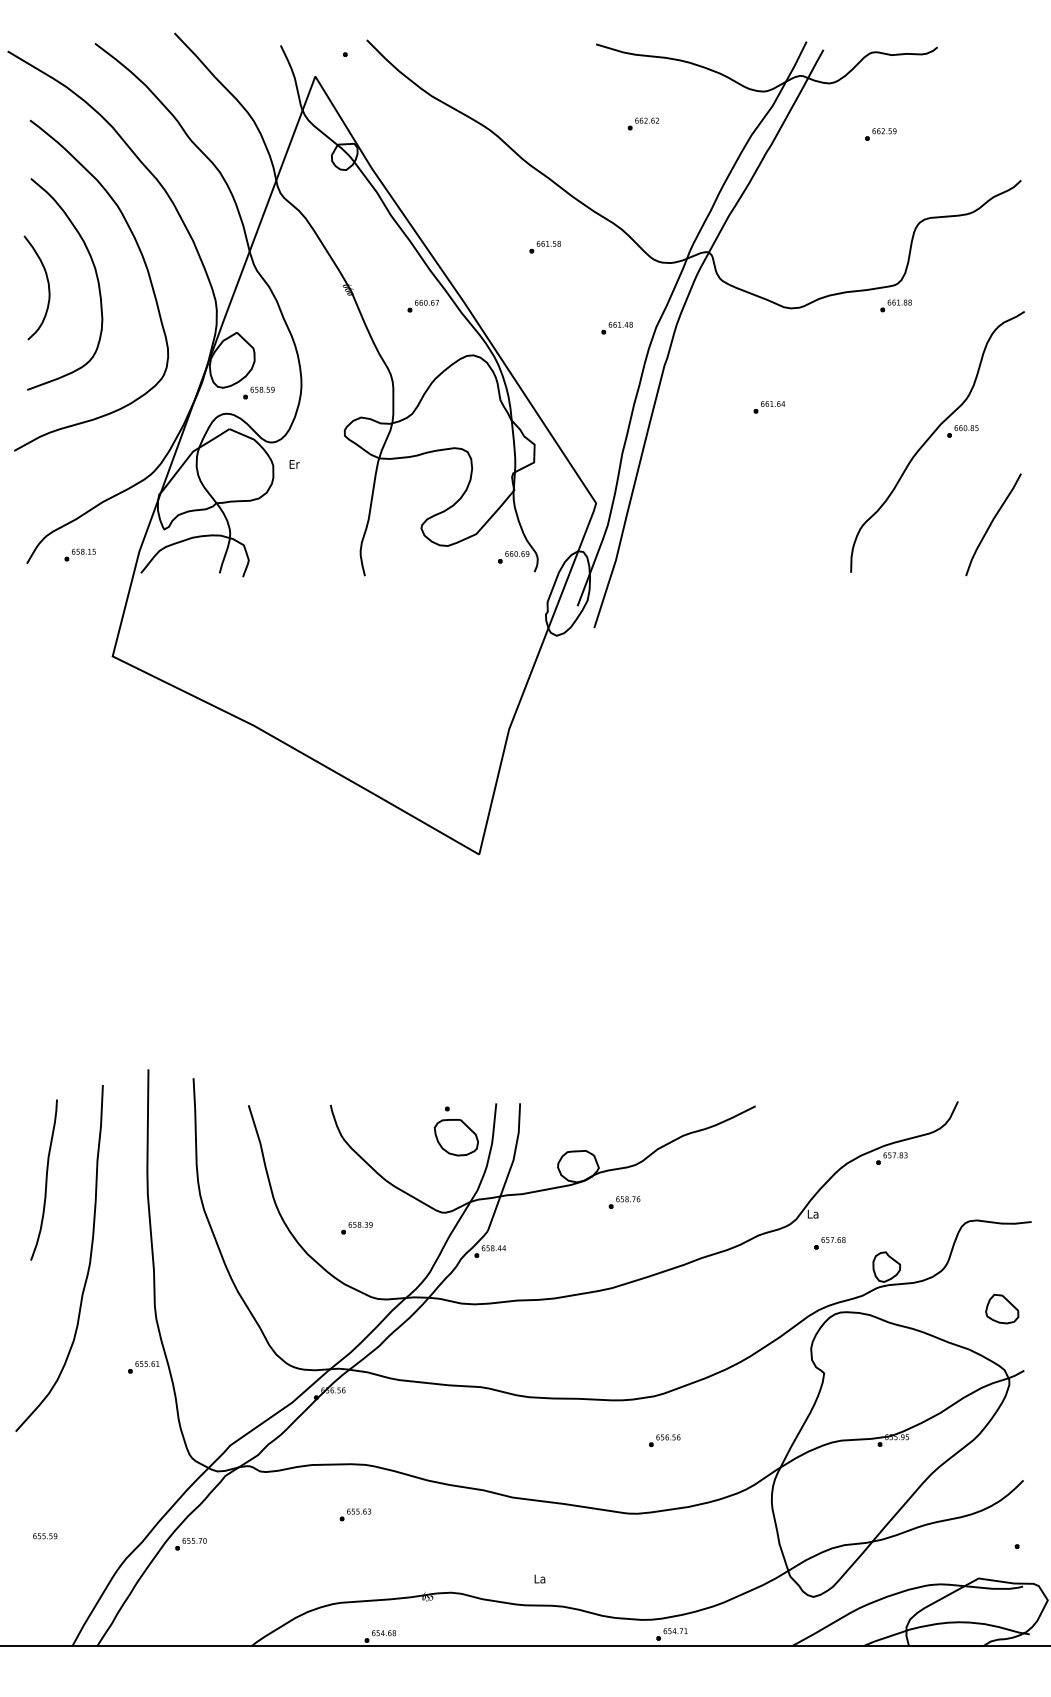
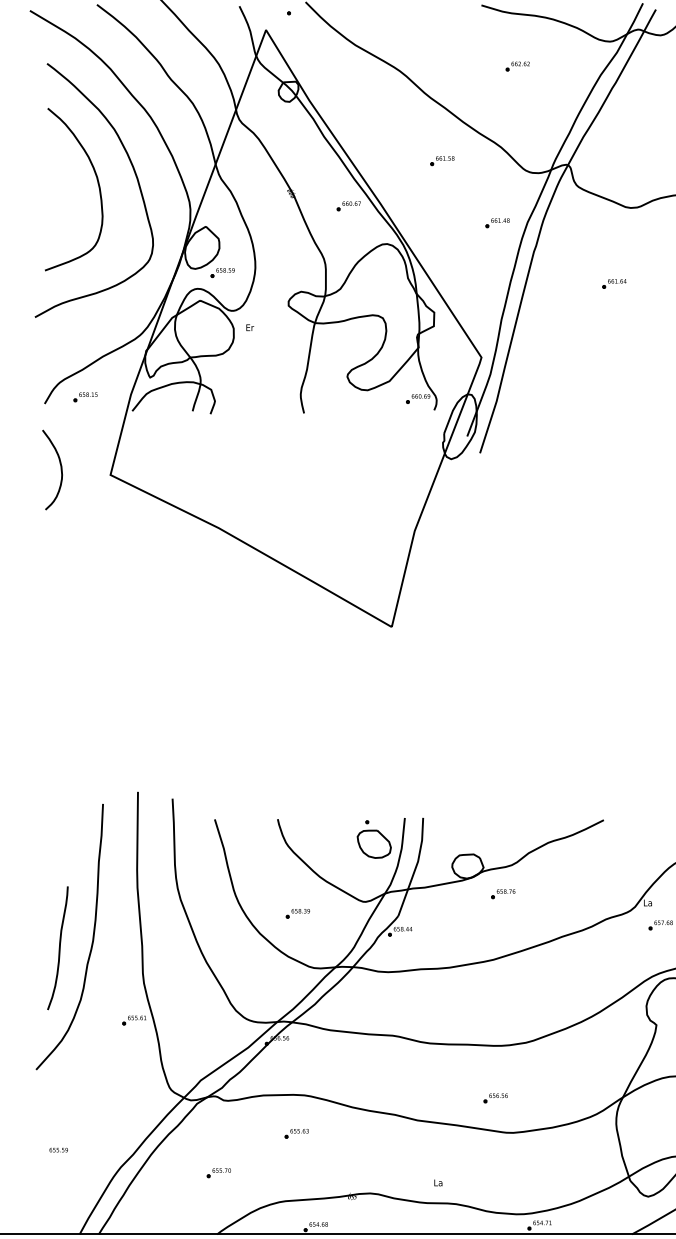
curve: (47, 284) -> (60, 467), moved
curve: (45, 1179) -> (58, 947), moved
part: (664, 1440) -> (495, 1098), moved
part: (190, 1544) -> (218, 1173), moved

